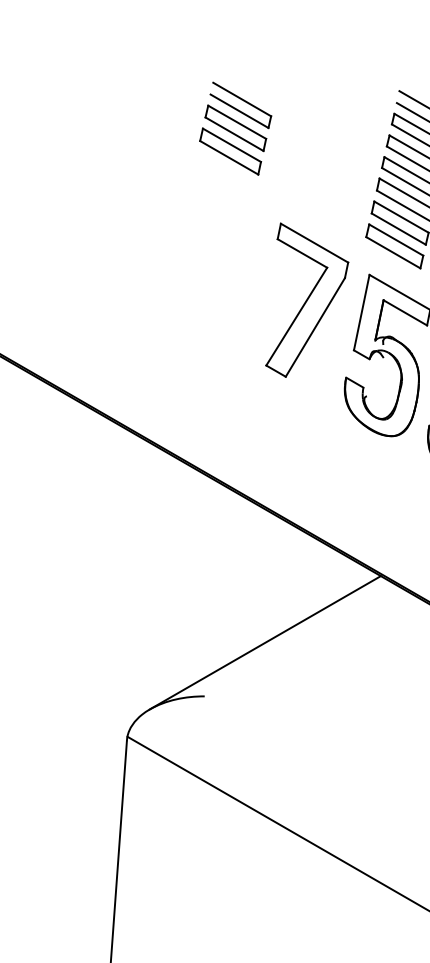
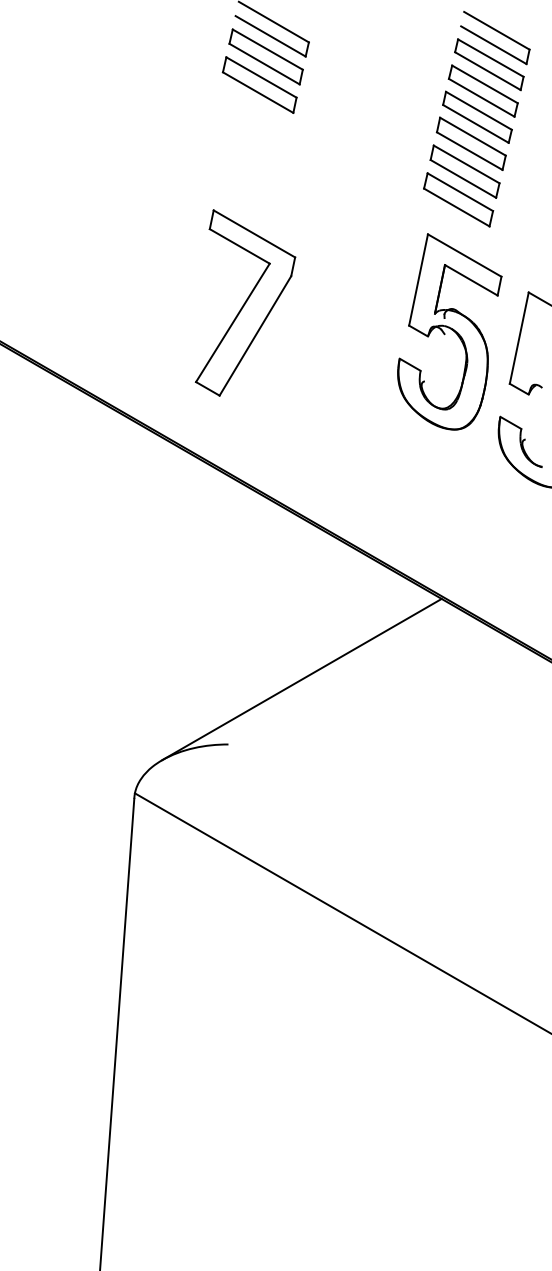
part: (307, 299) -> (245, 302), moved

